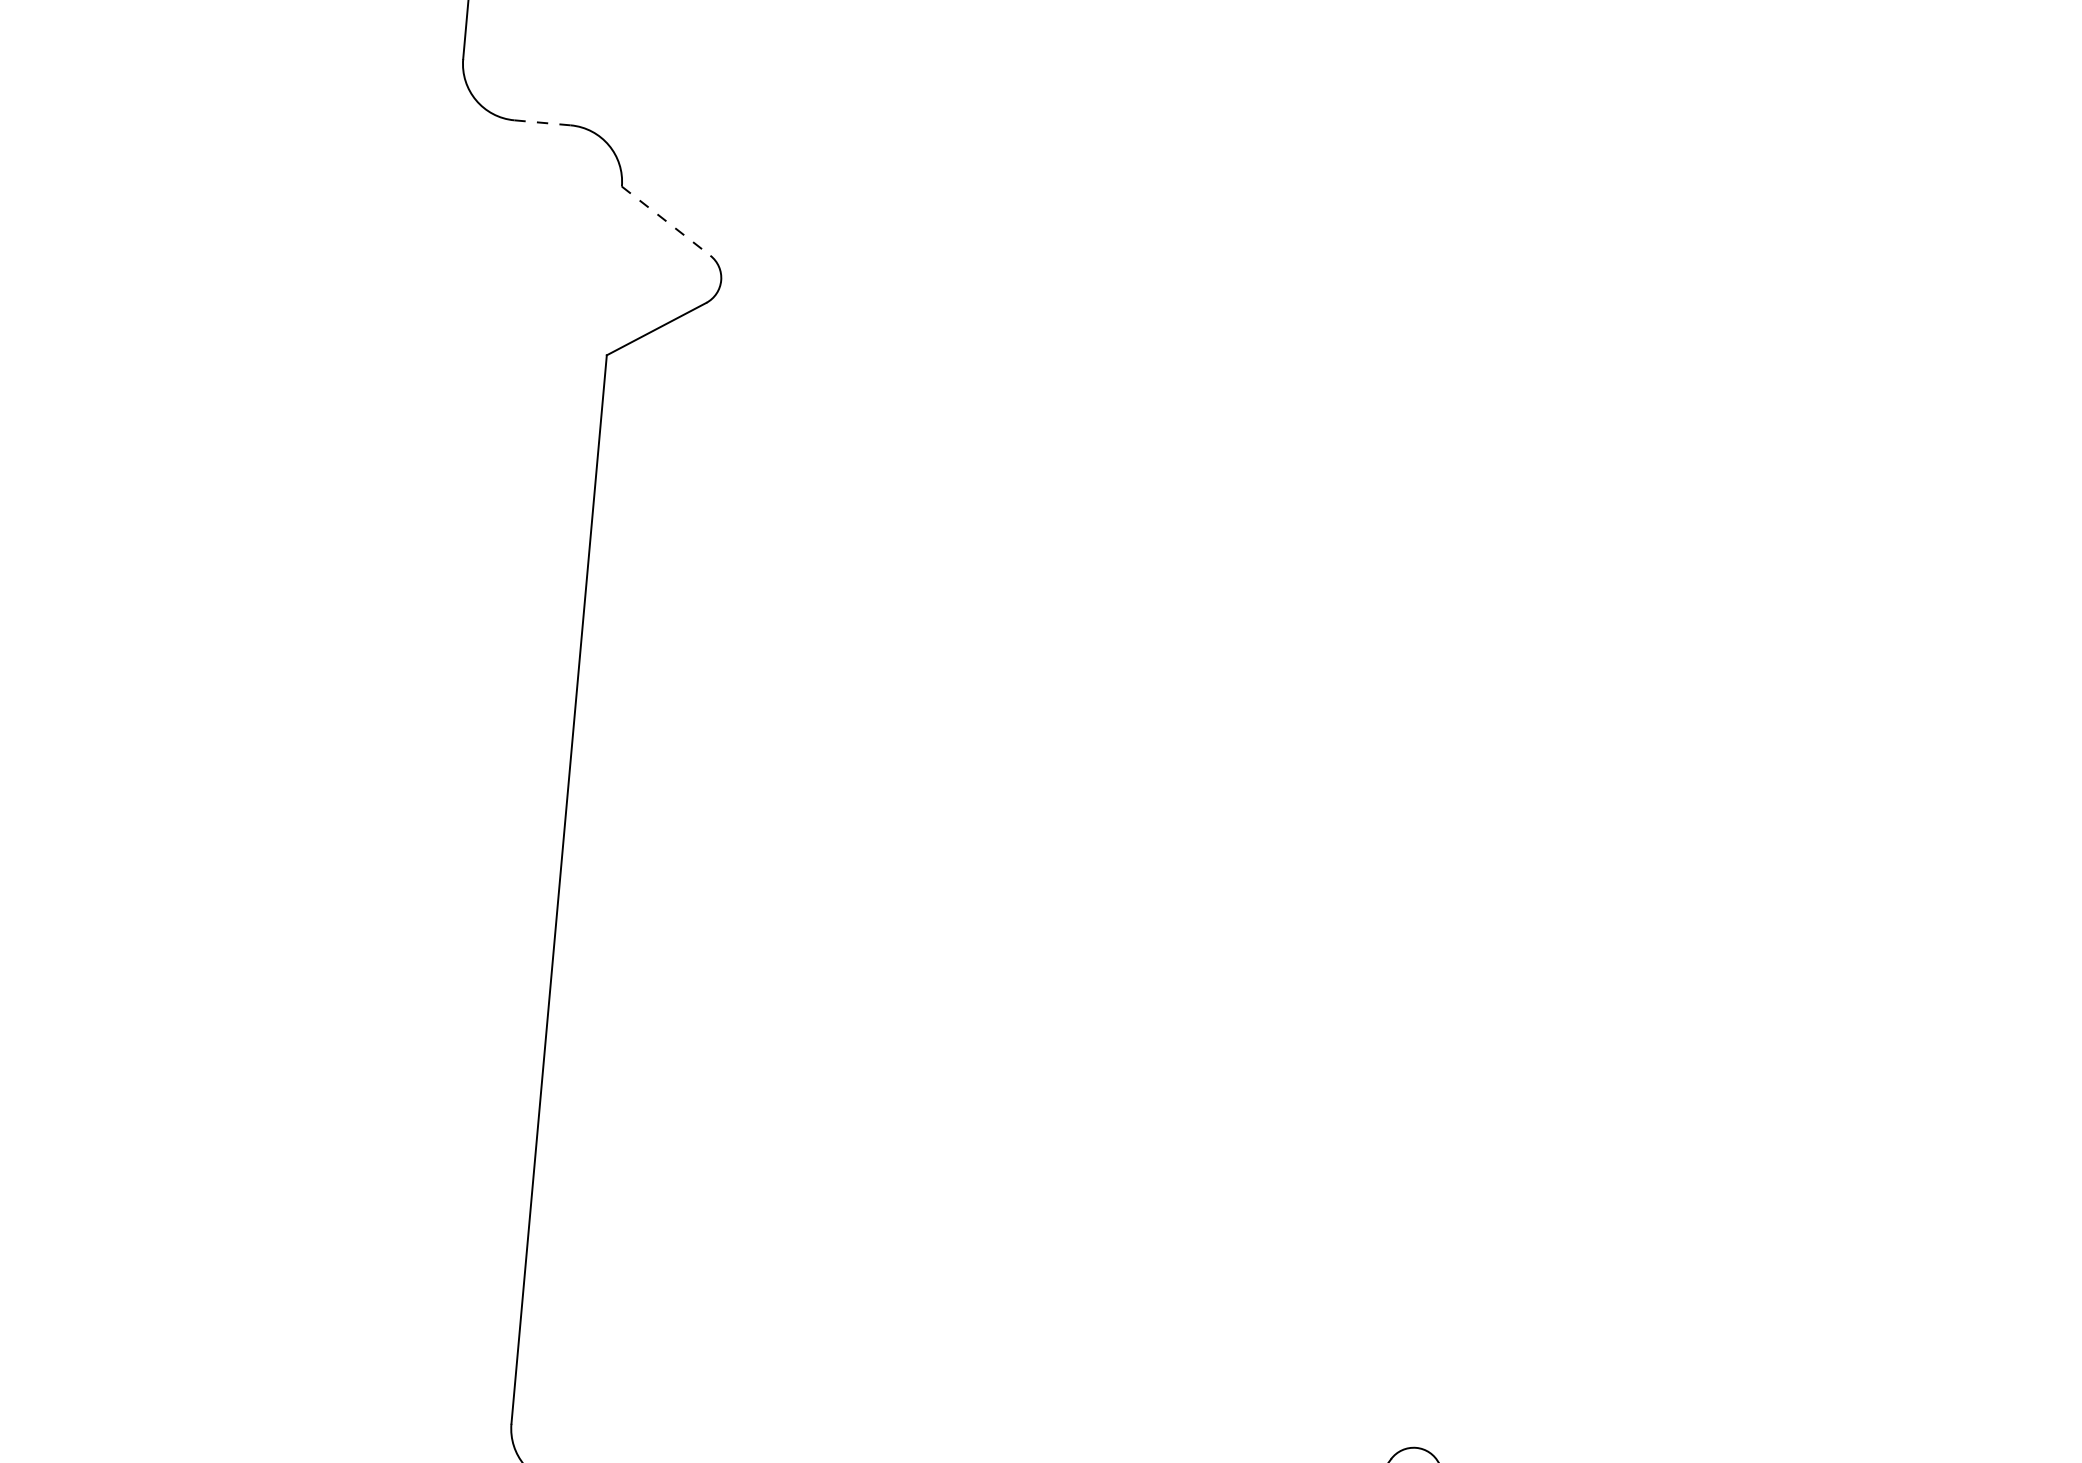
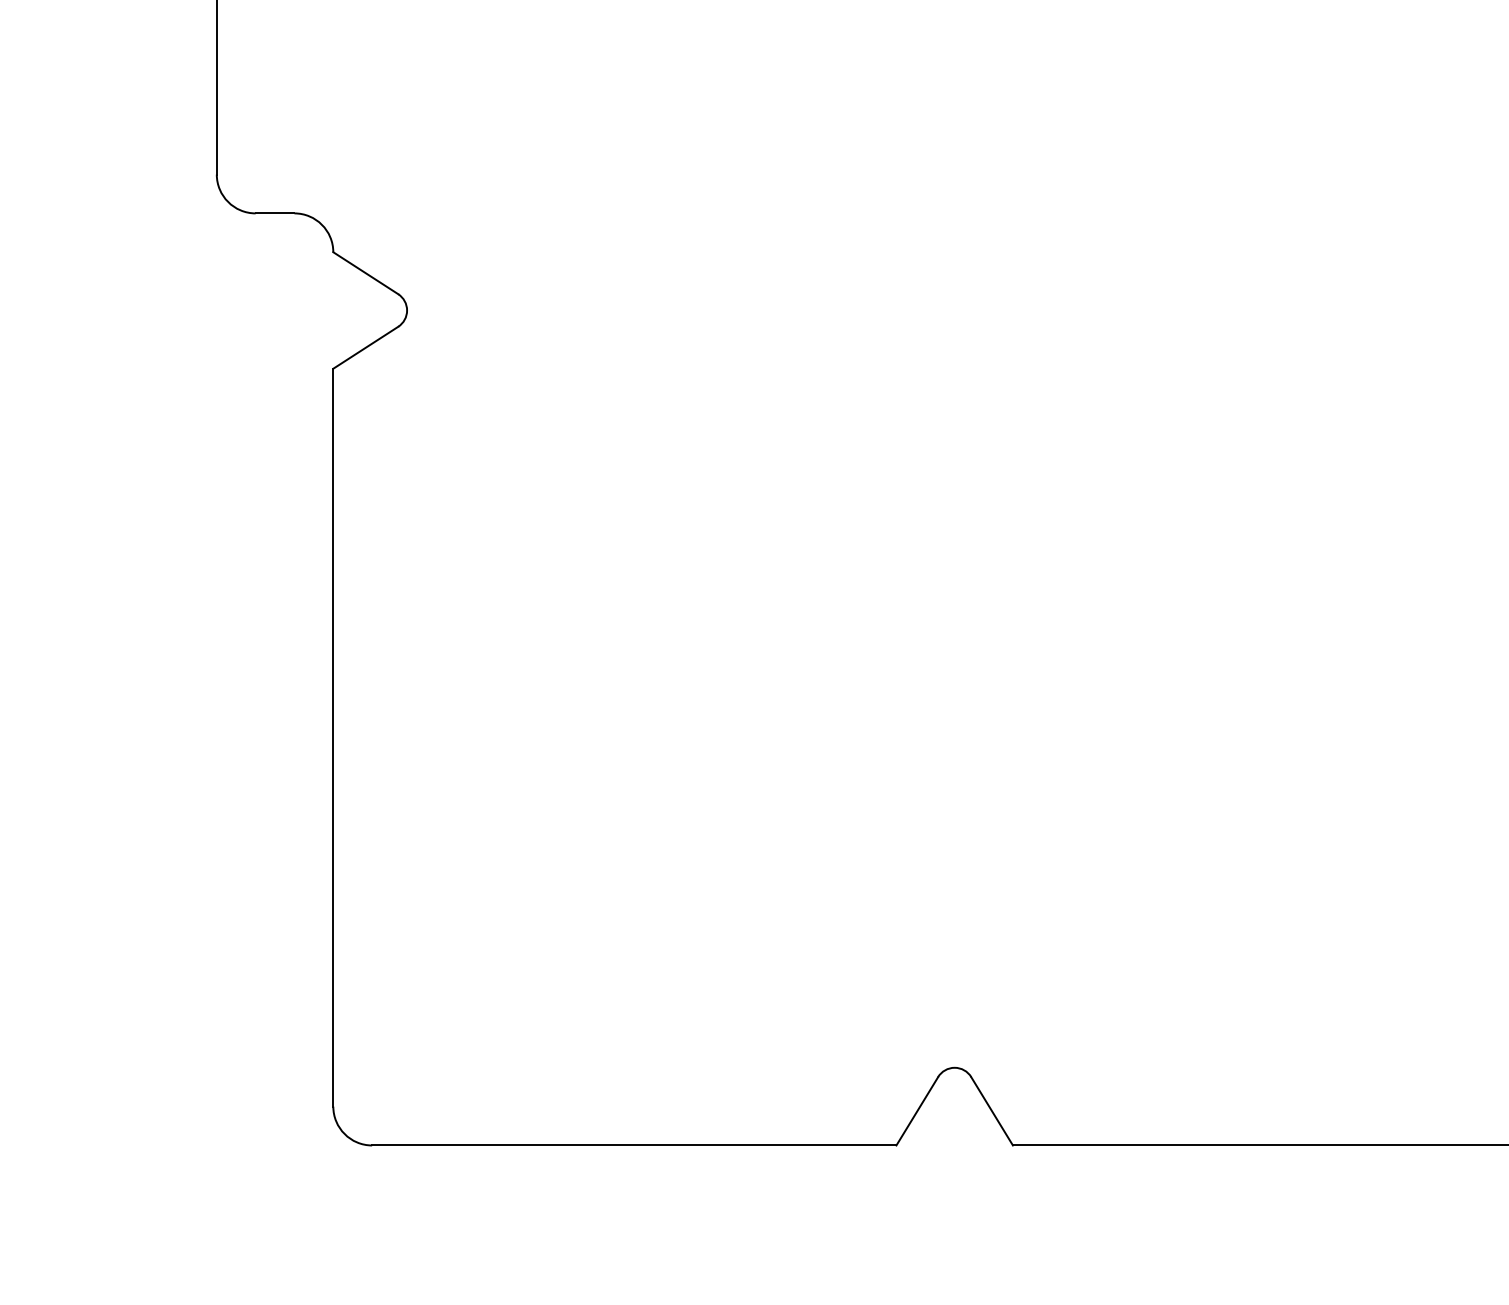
line: (541, 122) -> (274, 213), dashed -> solid
line: (665, 221) -> (365, 273), dashed -> solid

